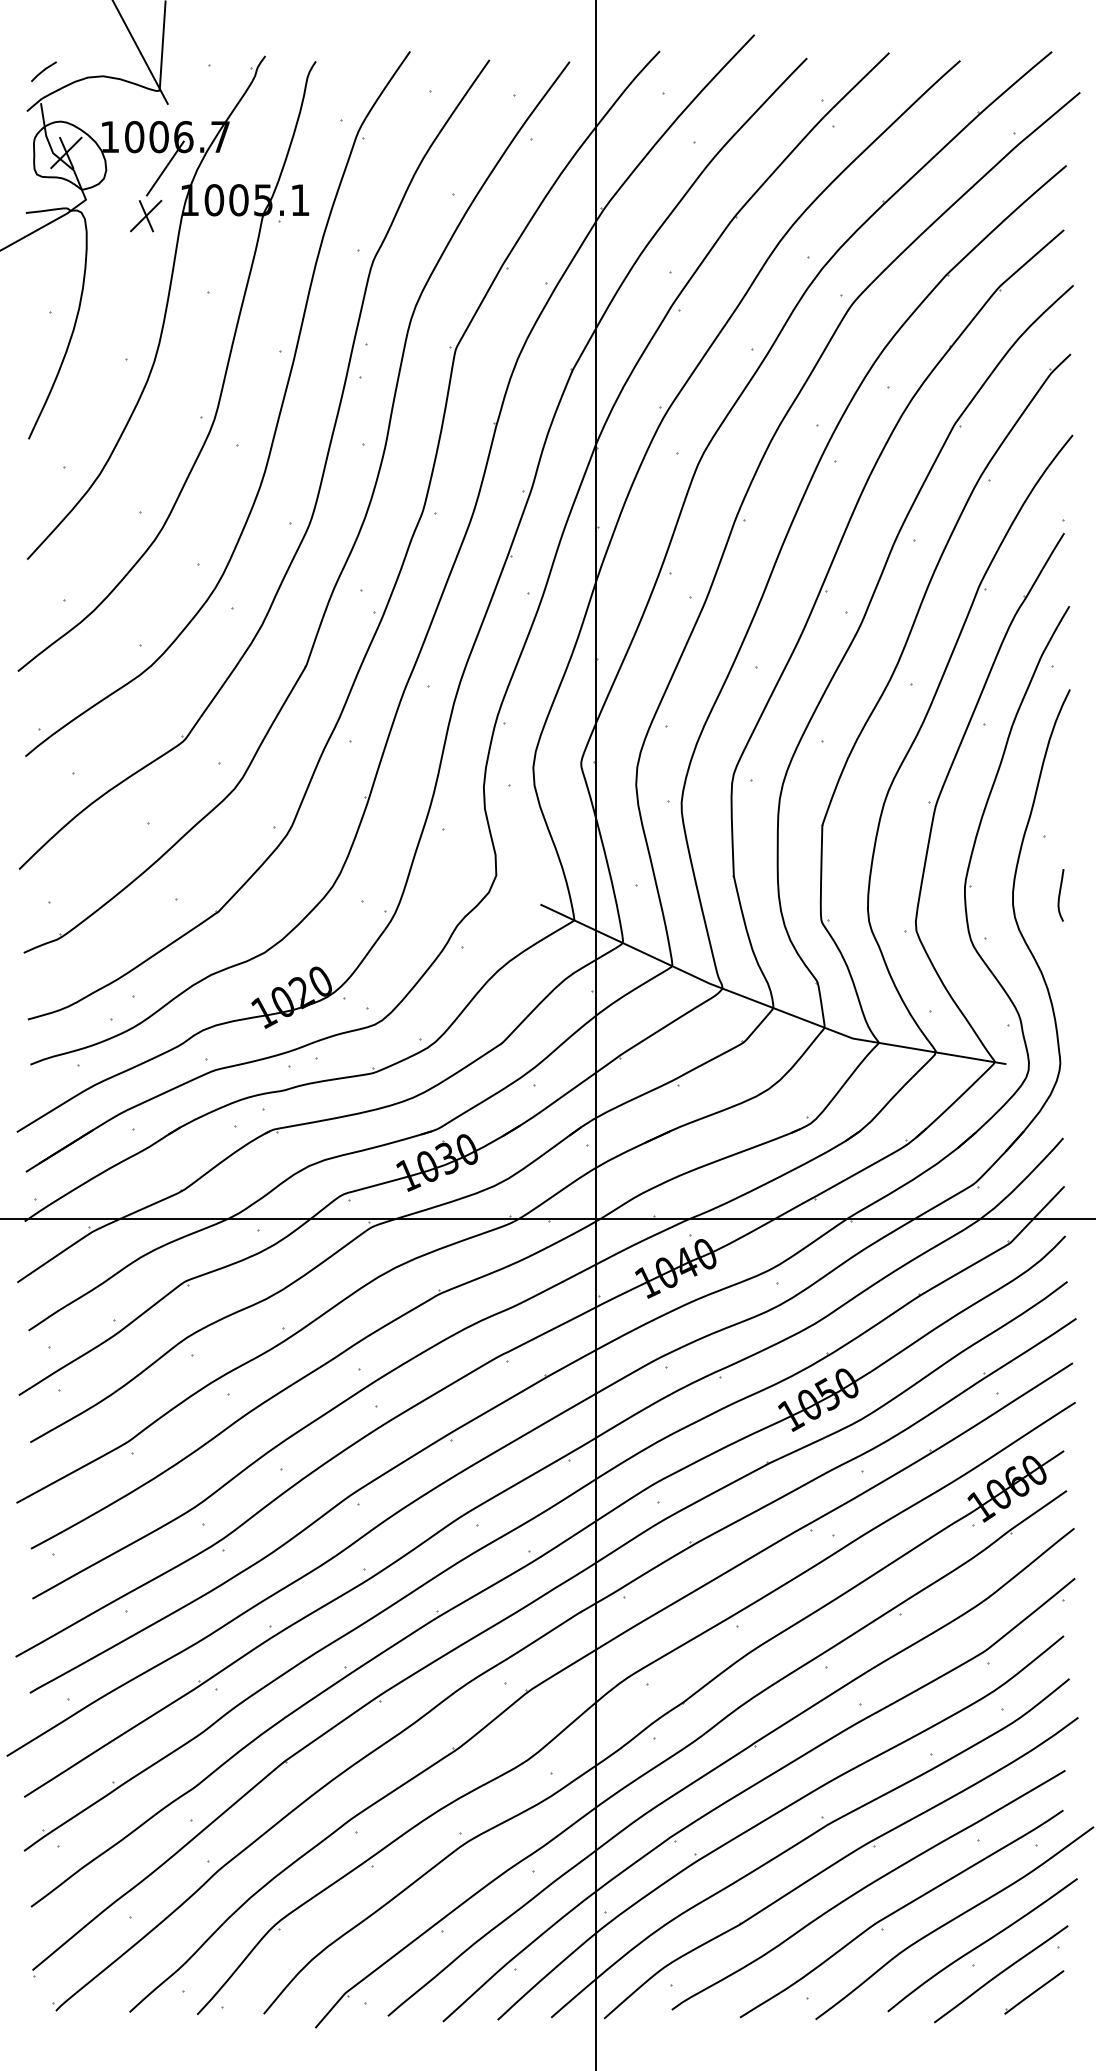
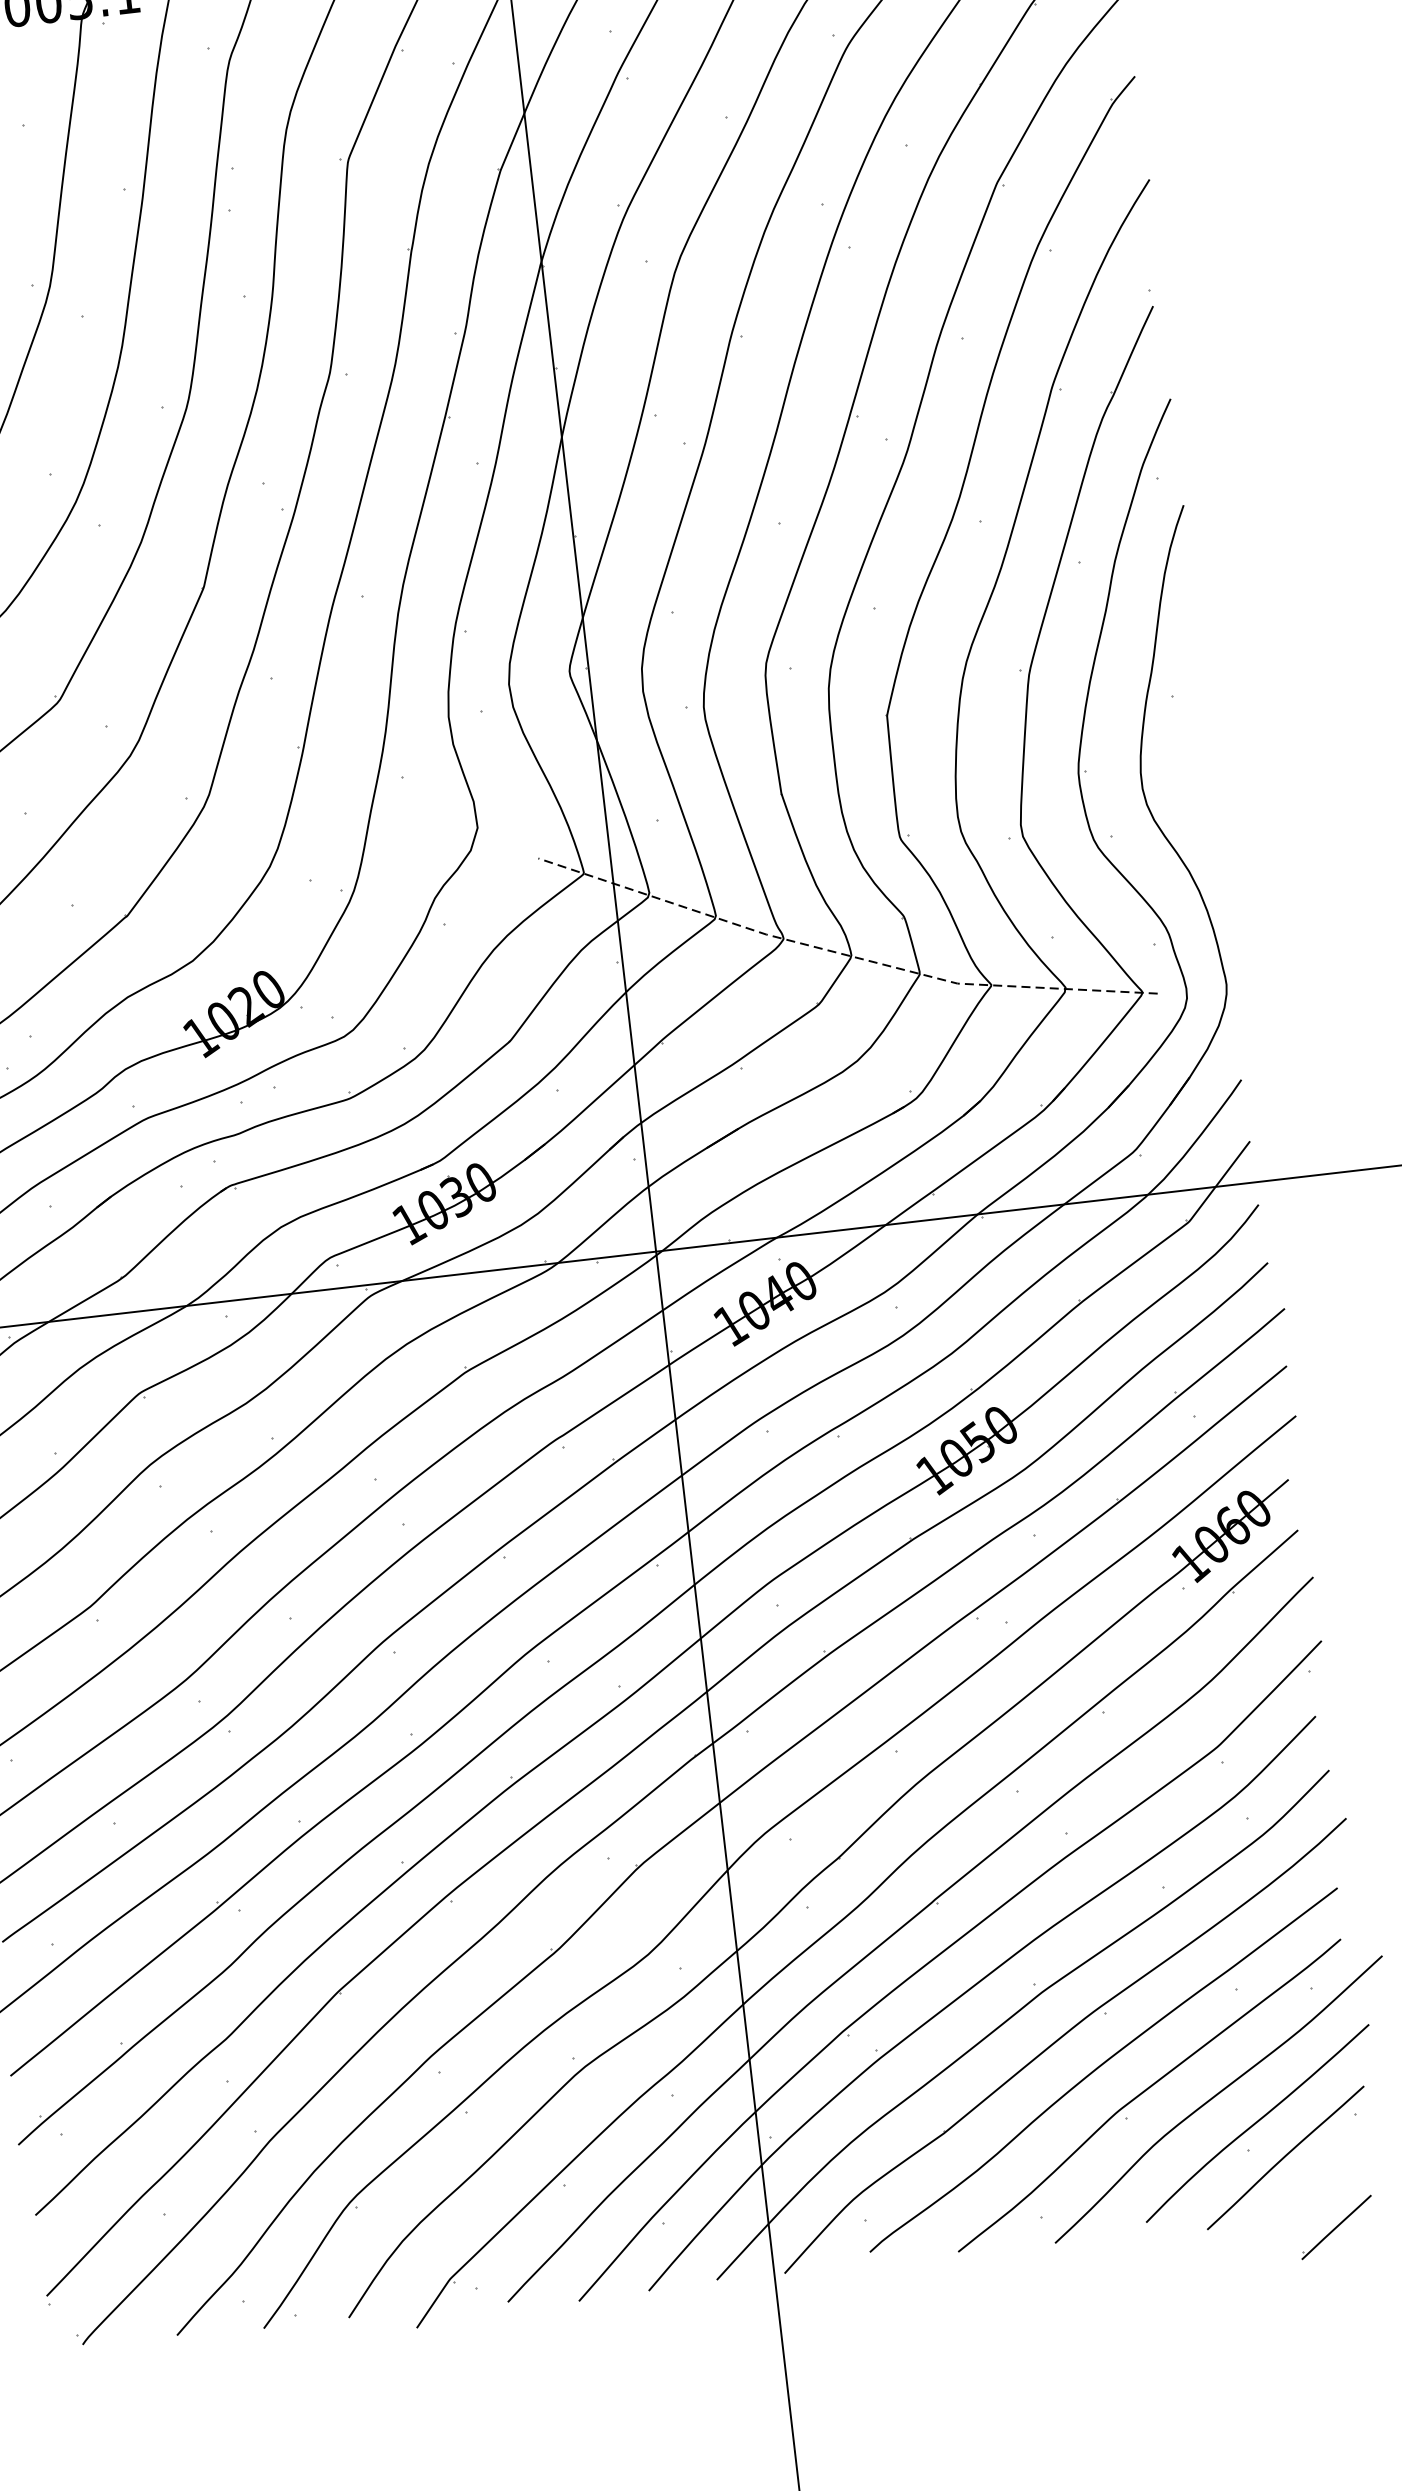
curve: (1060, 895) -> (1201, 770), removed
line: (766, 1005) -> (842, 954), solid -> dashed
part: (1034, 1992) -> (1336, 2227), moved

